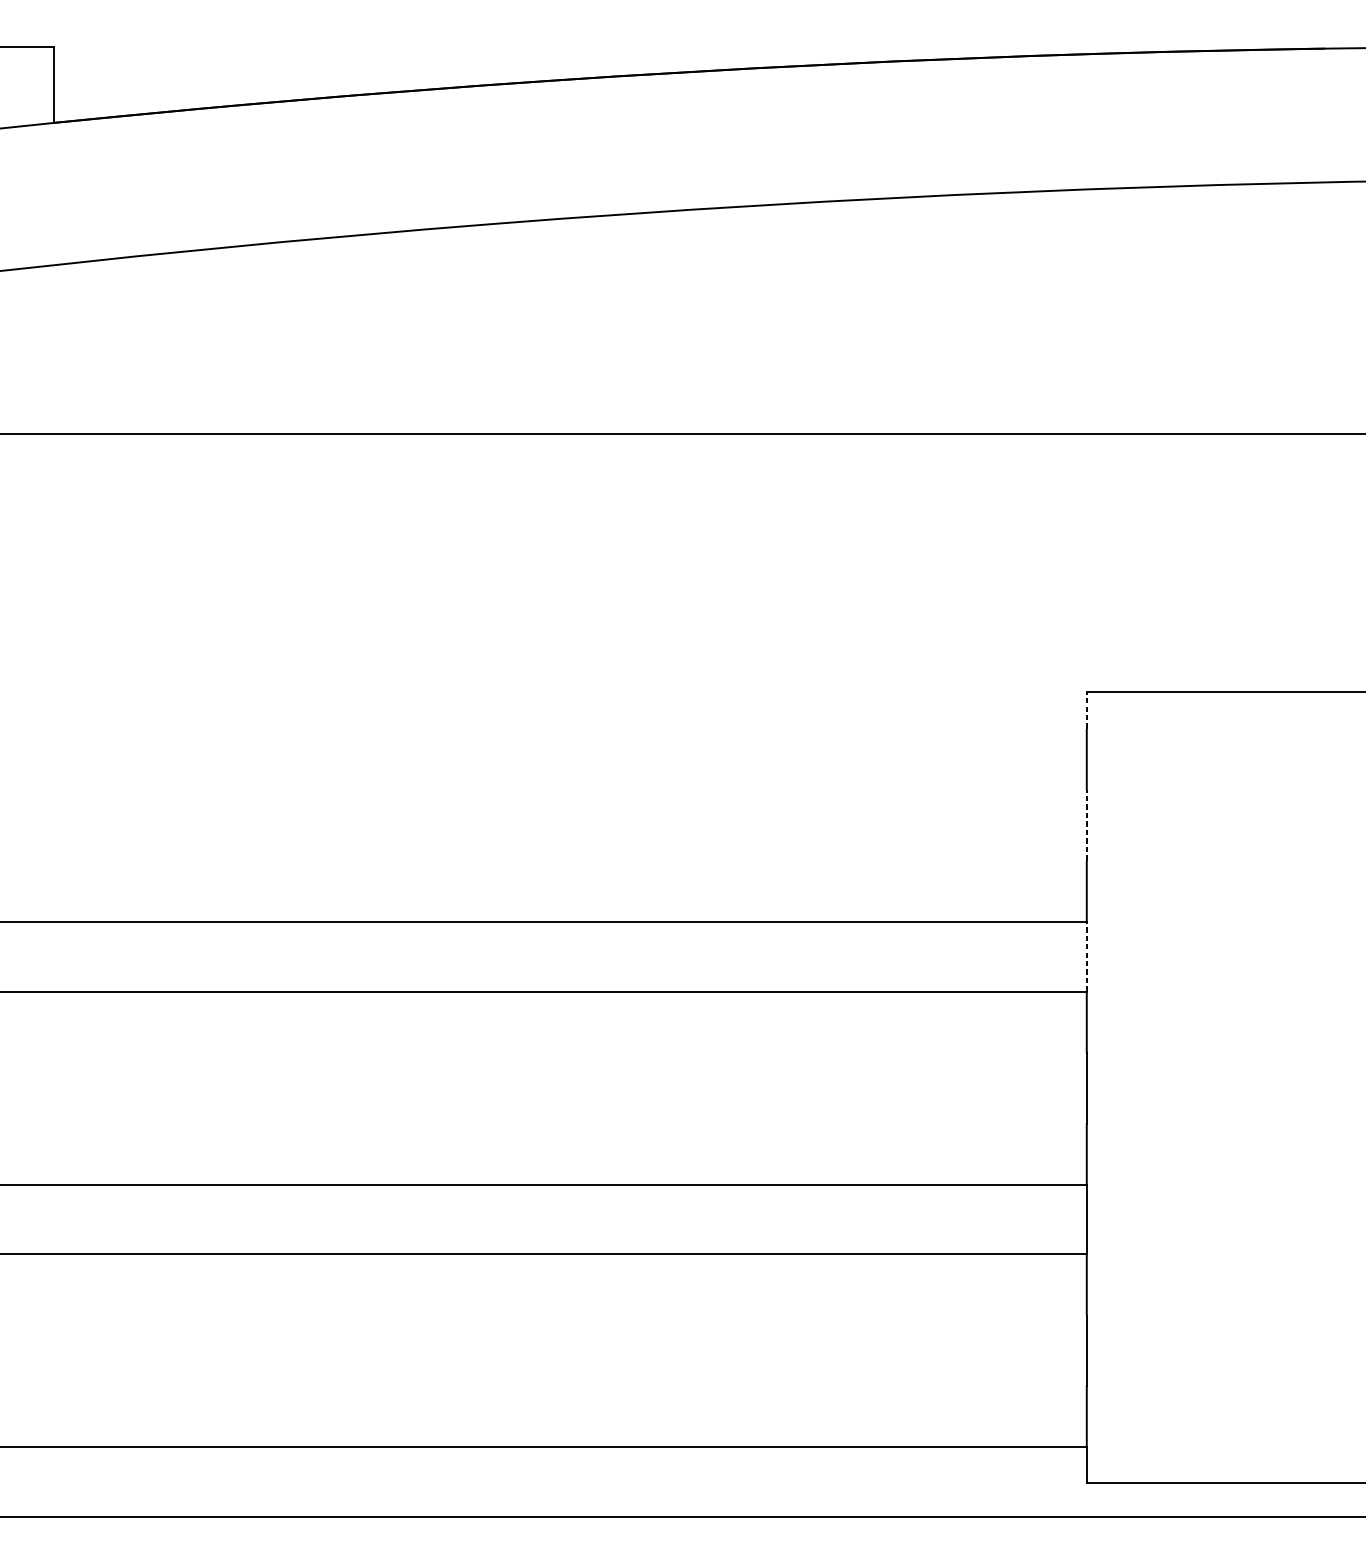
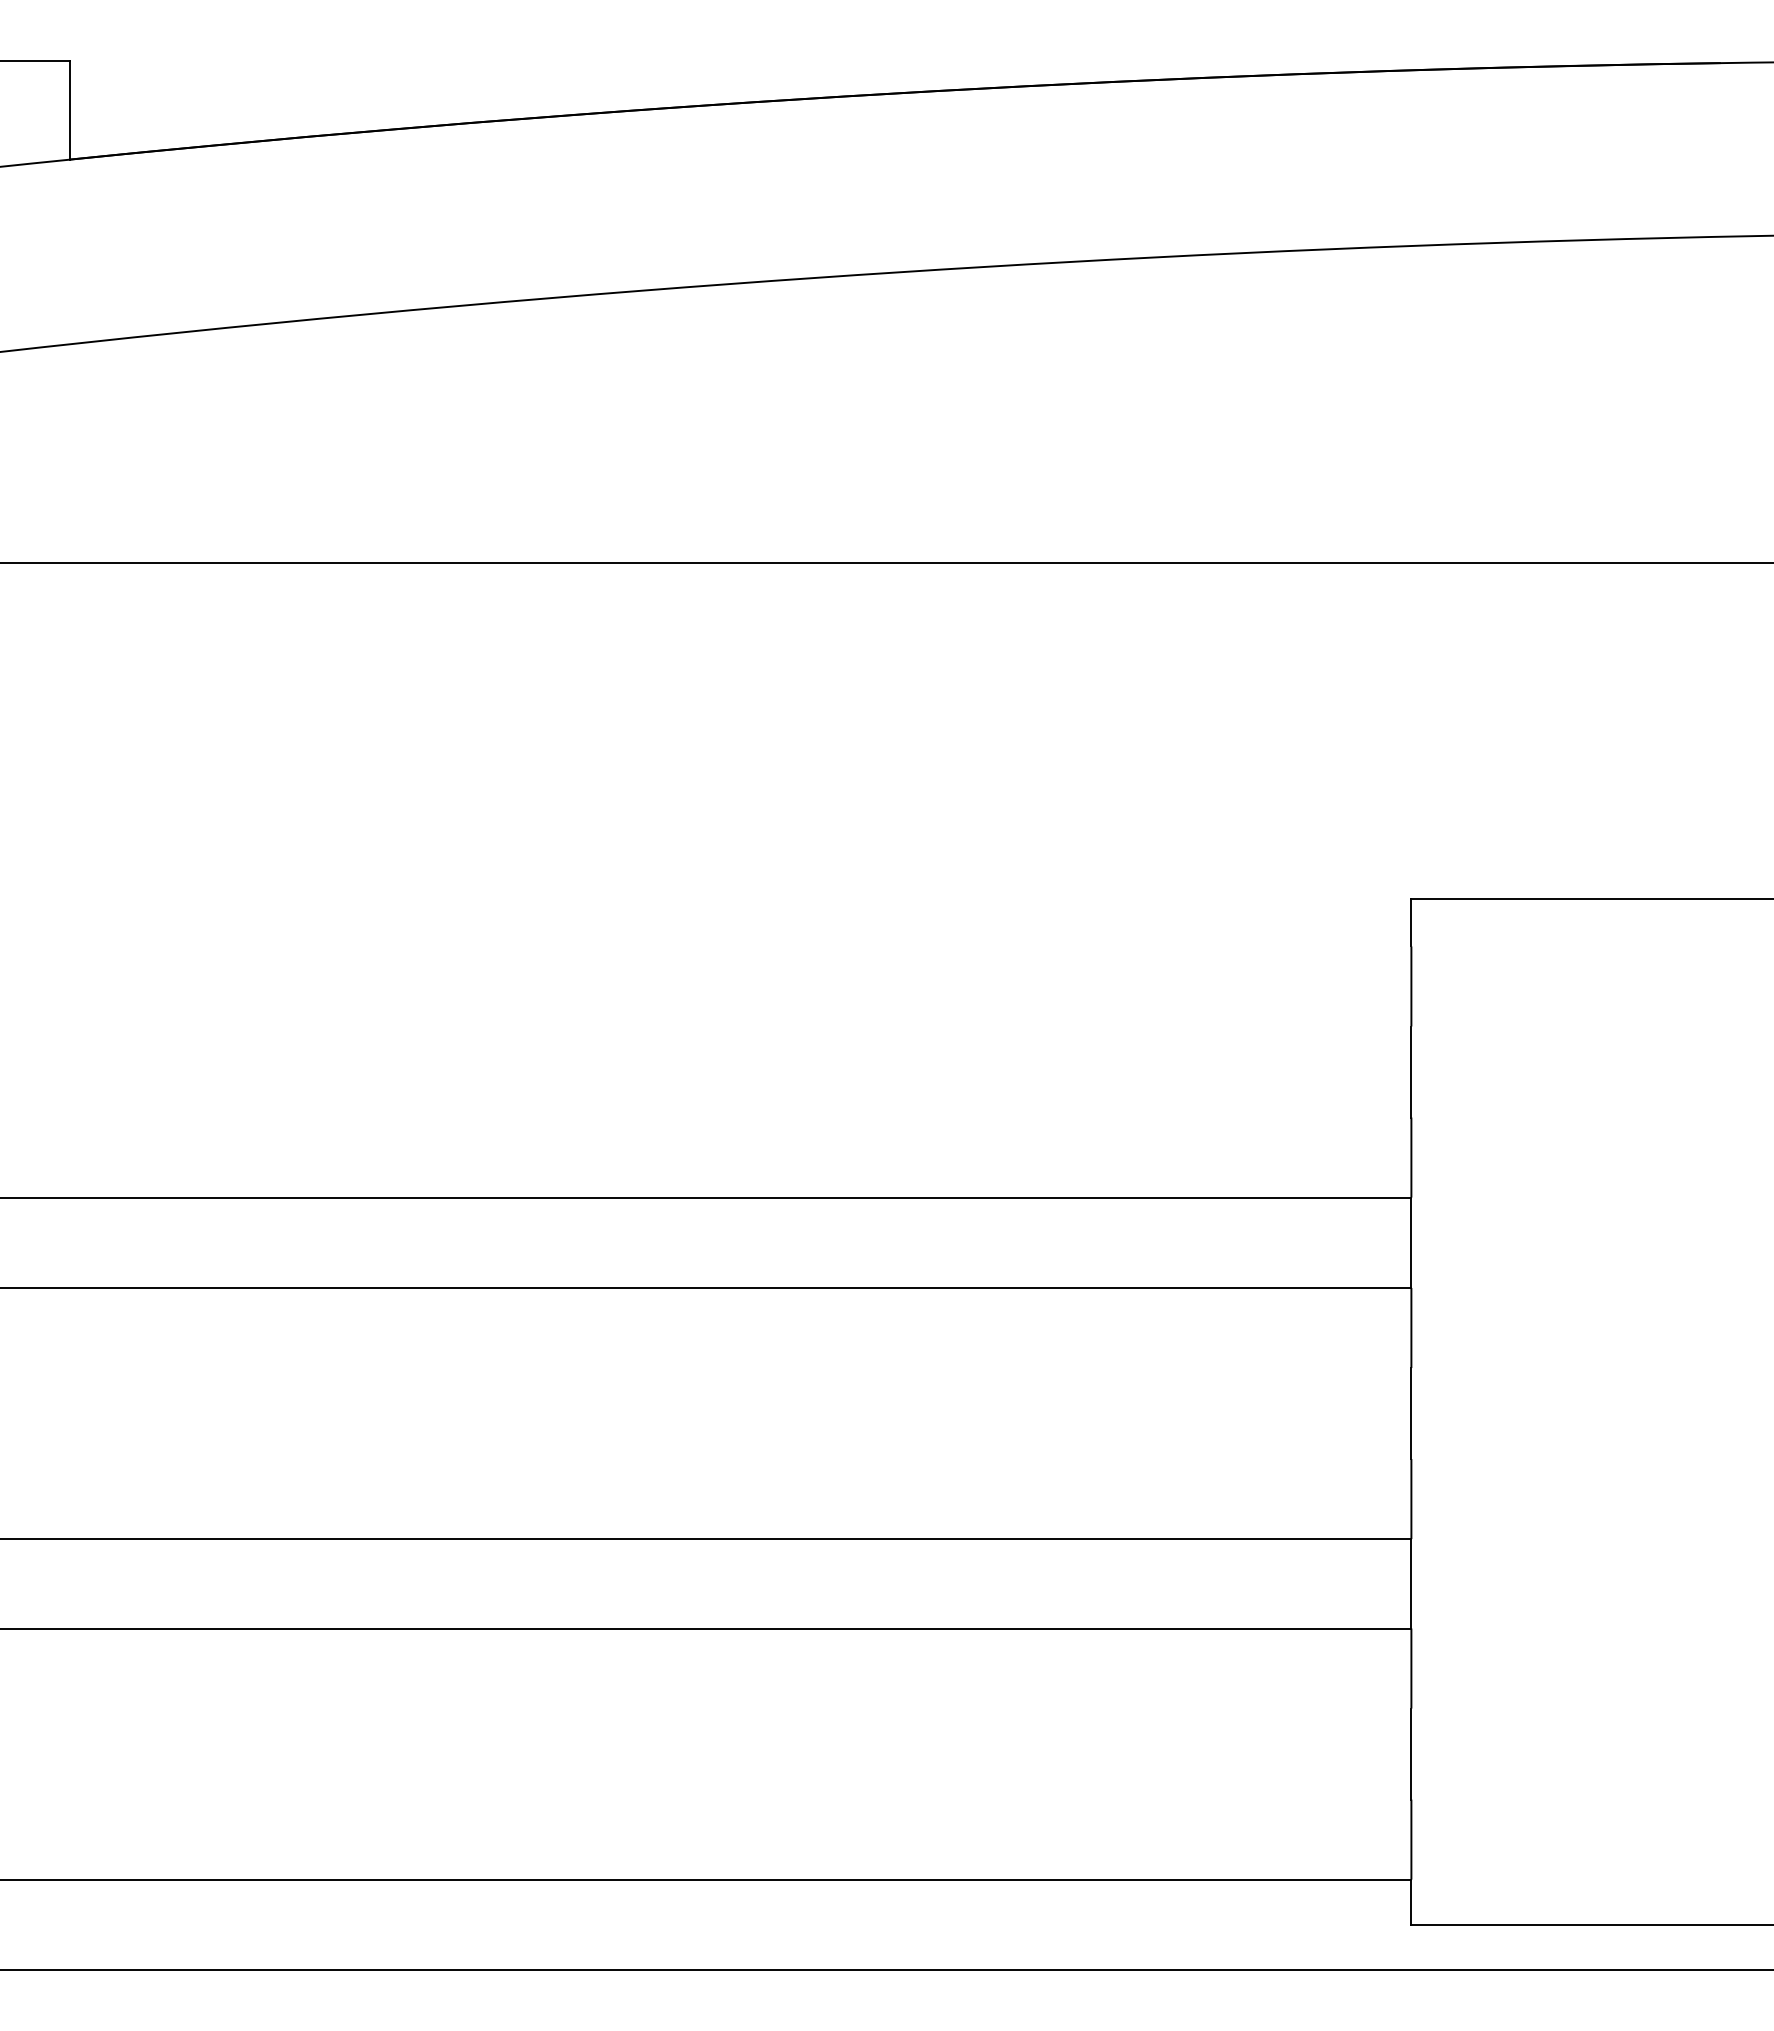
line: (1086, 710) -> (1411, 922), dashed -> solid
line: (1086, 825) -> (1411, 1072), dashed -> solid
line: (1086, 956) -> (1411, 1242), dashed -> solid

